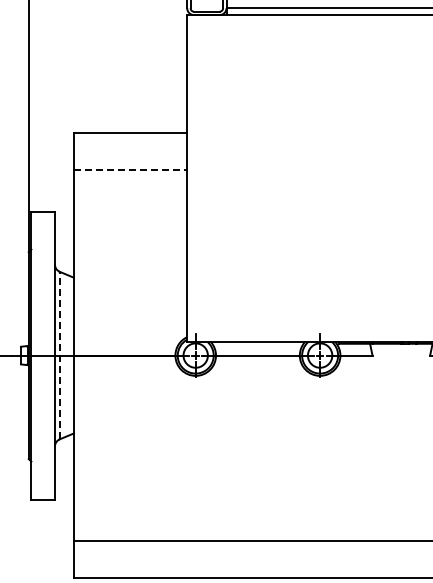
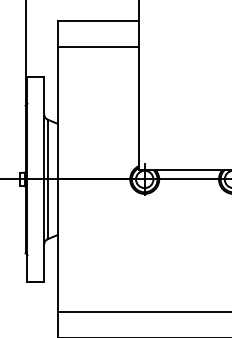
line: (130, 170) -> (98, 47), dashed -> solid
line: (59, 355) -> (47, 179), dashed -> solid

